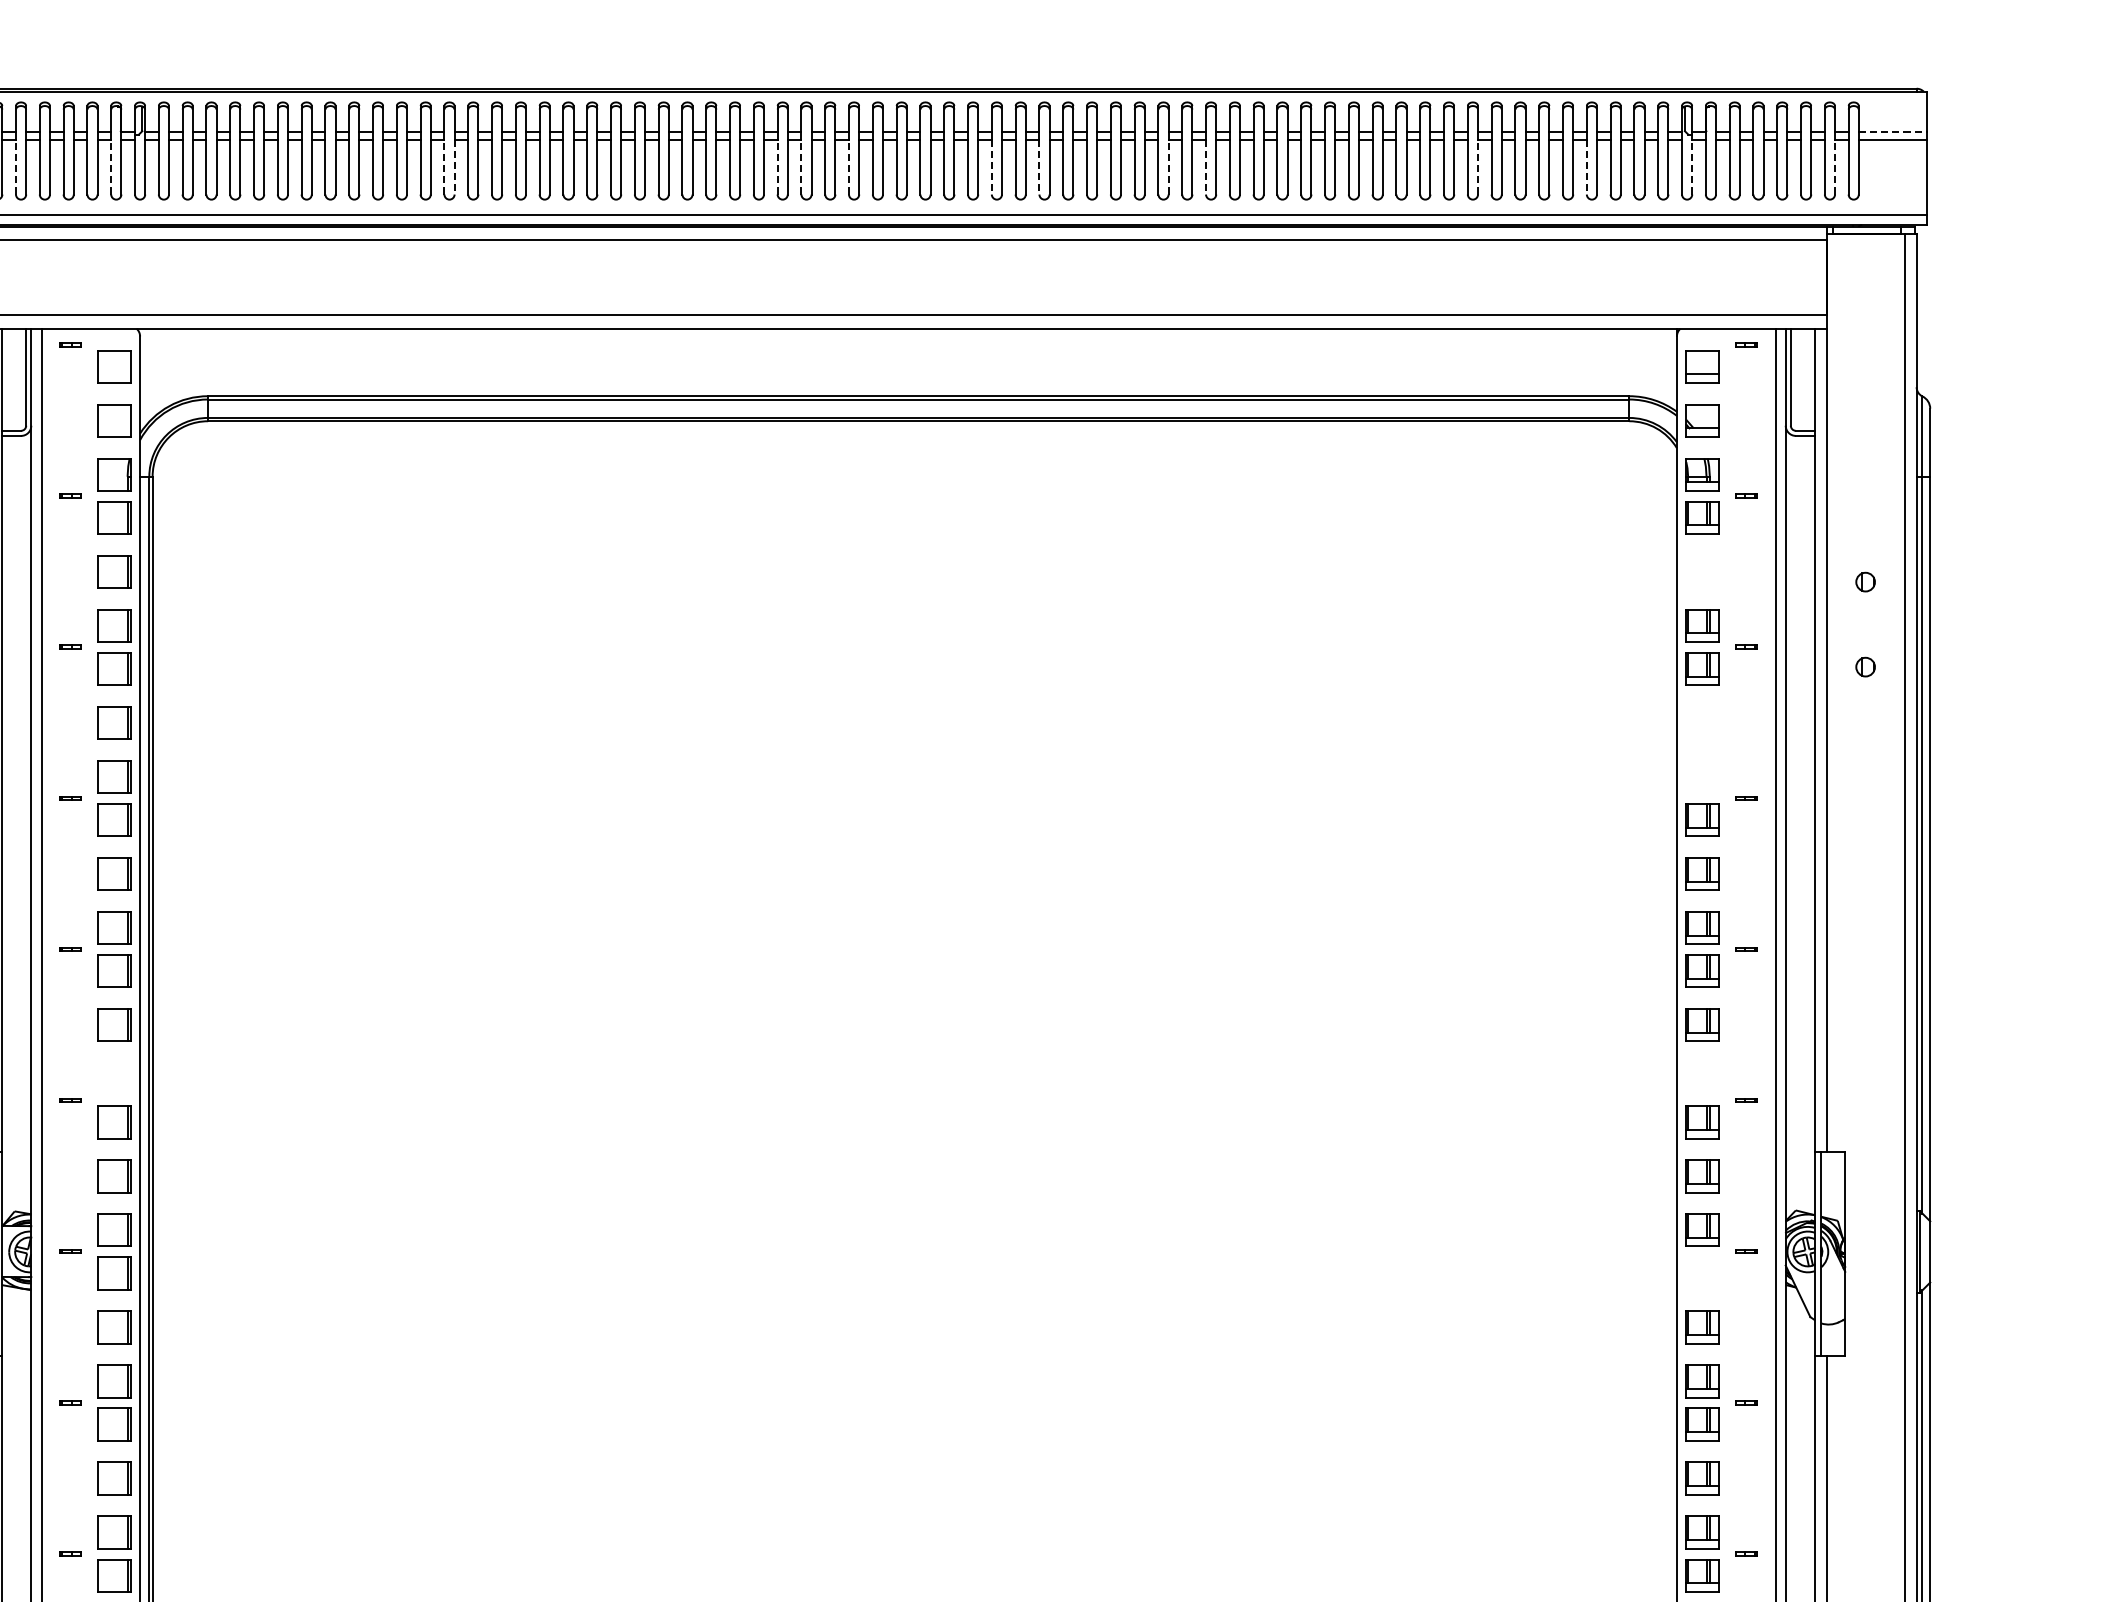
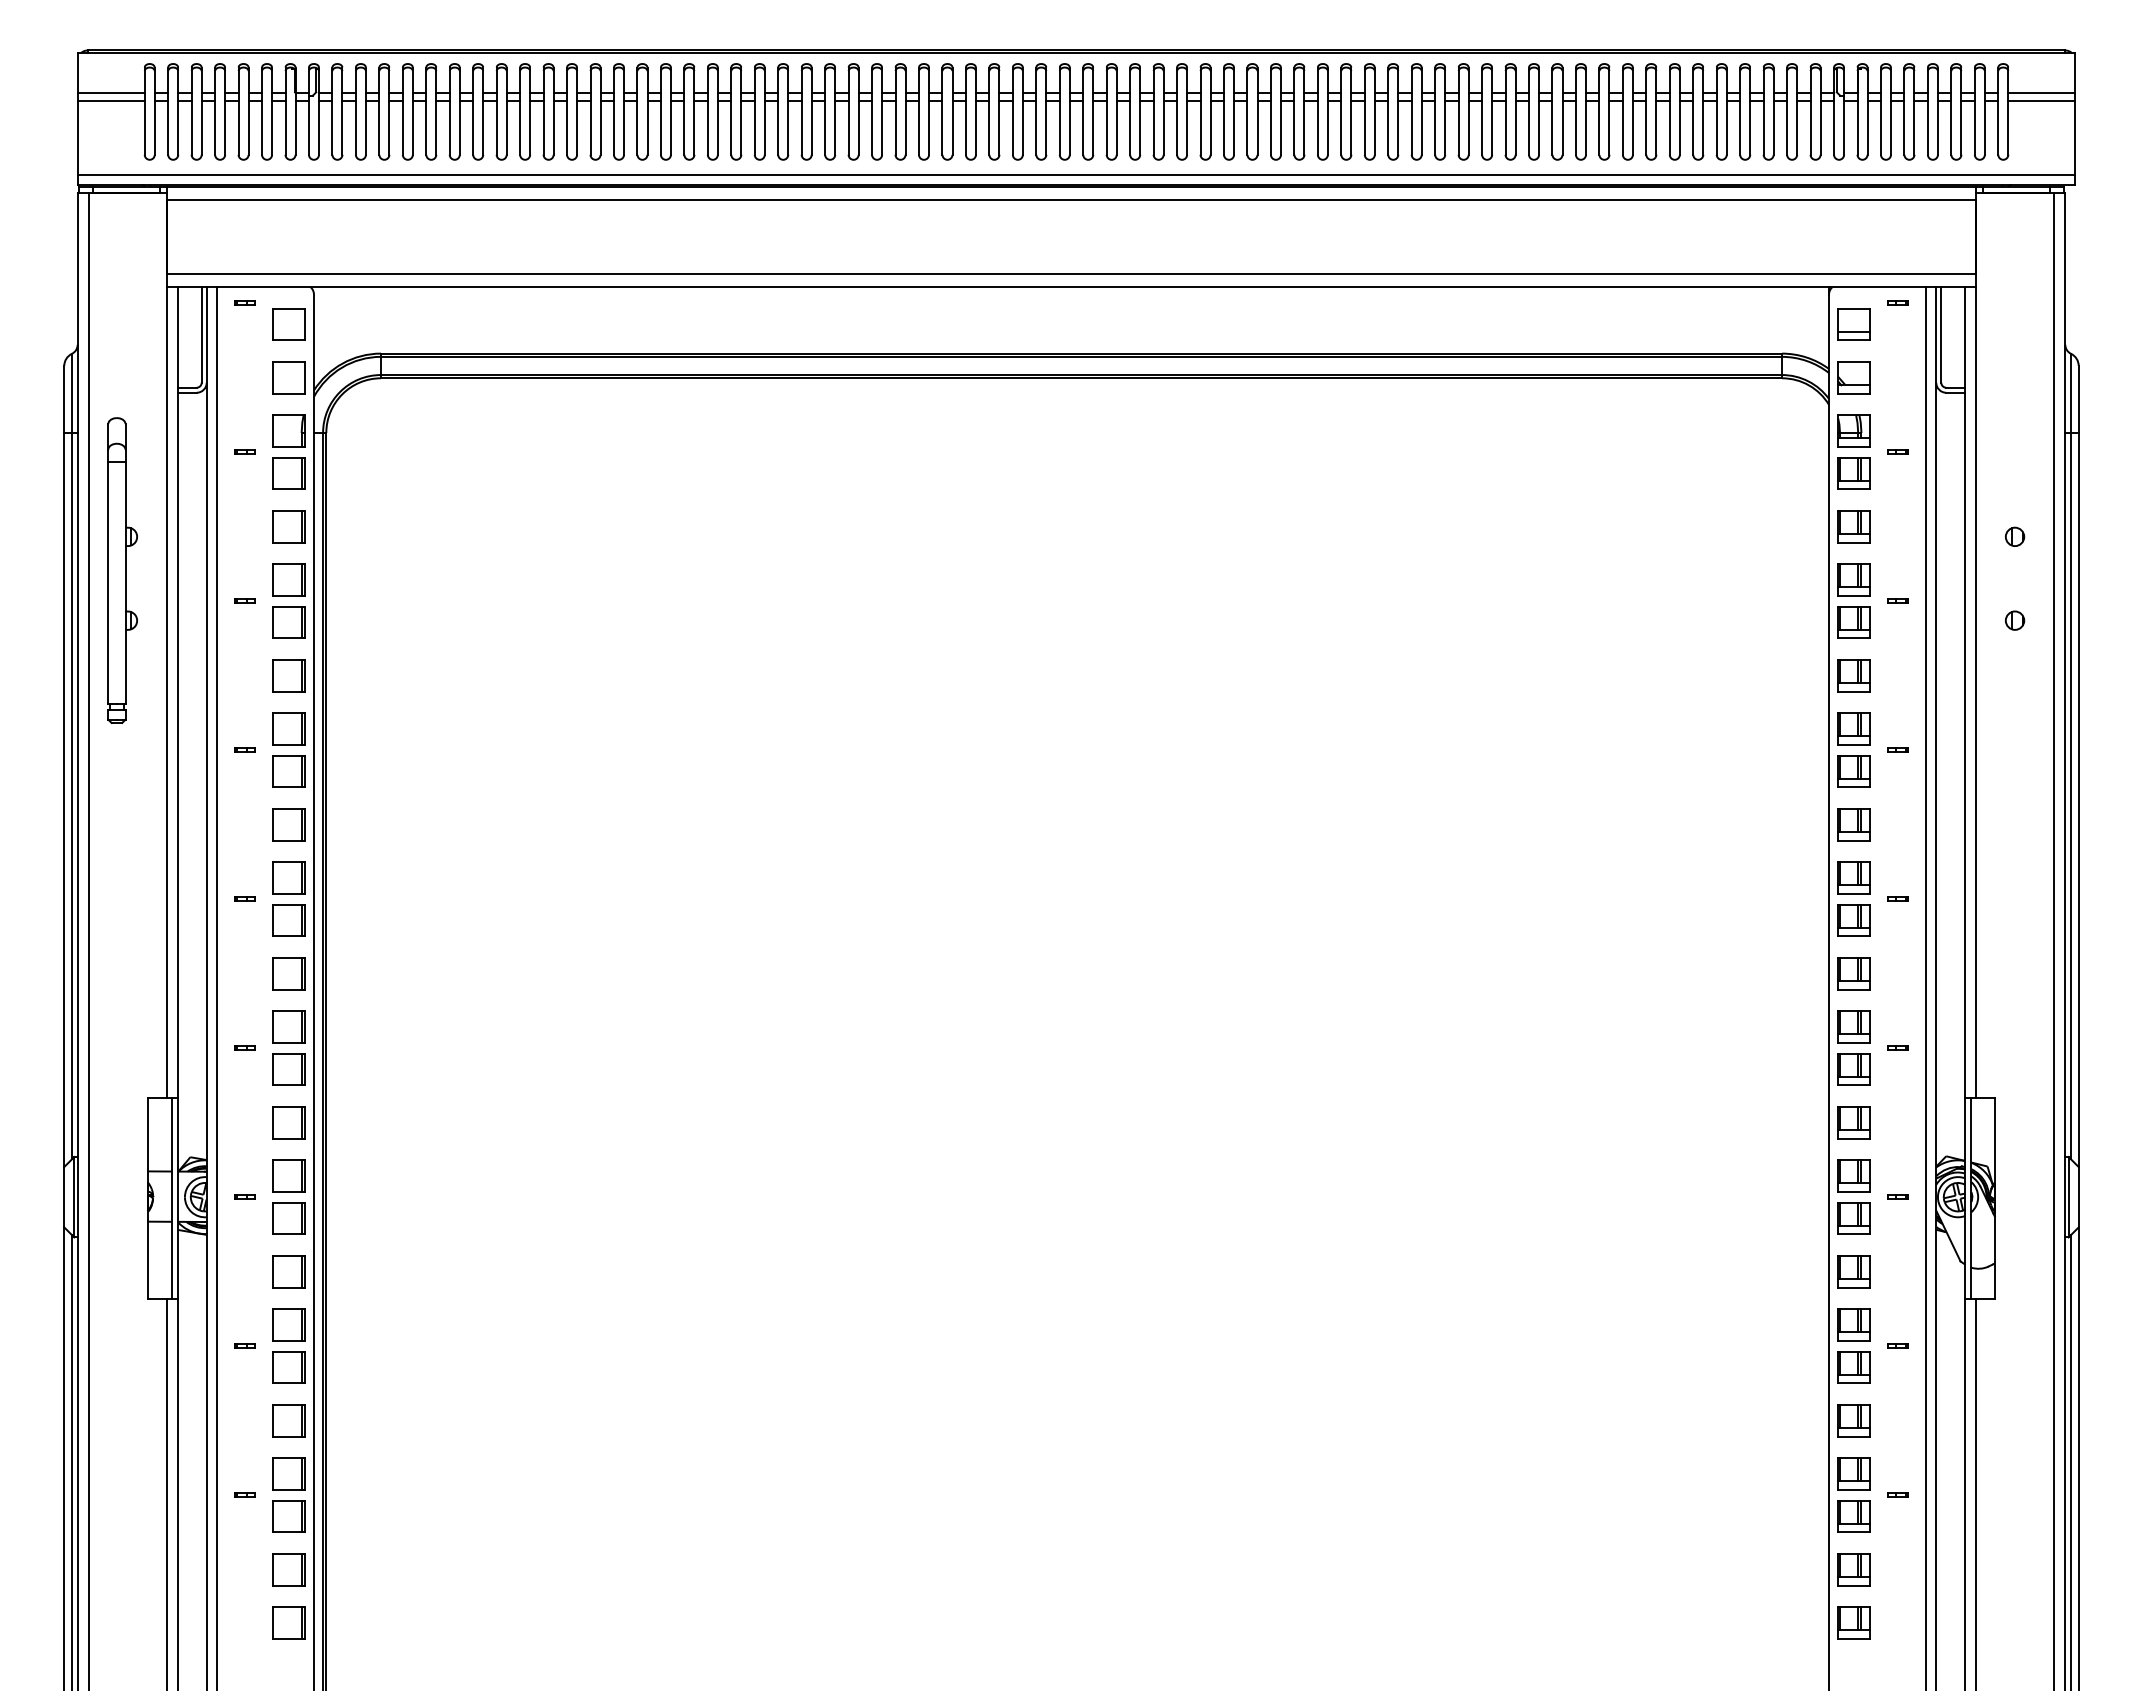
line: (1892, 132) -> (2041, 93), dashed -> solid
line: (15, 166) -> (191, 127), dashed -> solid
line: (111, 166) -> (285, 127), dashed -> solid
line: (443, 166) -> (613, 127), dashed -> solid
line: (777, 166) -> (942, 127), dashed -> solid
line: (800, 166) -> (965, 127), dashed -> solid
line: (848, 166) -> (1012, 127), dashed -> solid
line: (1168, 166) -> (1327, 127), dashed -> solid
line: (1477, 166) -> (1632, 127), dashed -> solid
line: (1692, 166) -> (1844, 127), dashed -> solid
line: (1834, 166) -> (1984, 127), dashed -> solid
line: (455, 167) -> (624, 128), dashed -> solid
line: (991, 167) -> (1153, 128), dashed -> solid
line: (1039, 167) -> (1200, 128), dashed -> solid
line: (1205, 167) -> (1364, 128), dashed -> solid
line: (1587, 167) -> (1740, 128), dashed -> solid
part: (1701, 571) -> (1853, 526), added
part: (1701, 722) -> (1853, 675), added
part: (1701, 776) -> (1853, 728), added
part: (114, 1078) -> (288, 1026), added
part: (1701, 1078) -> (1853, 1026), added
part: (1701, 1273) -> (1853, 1218), added

